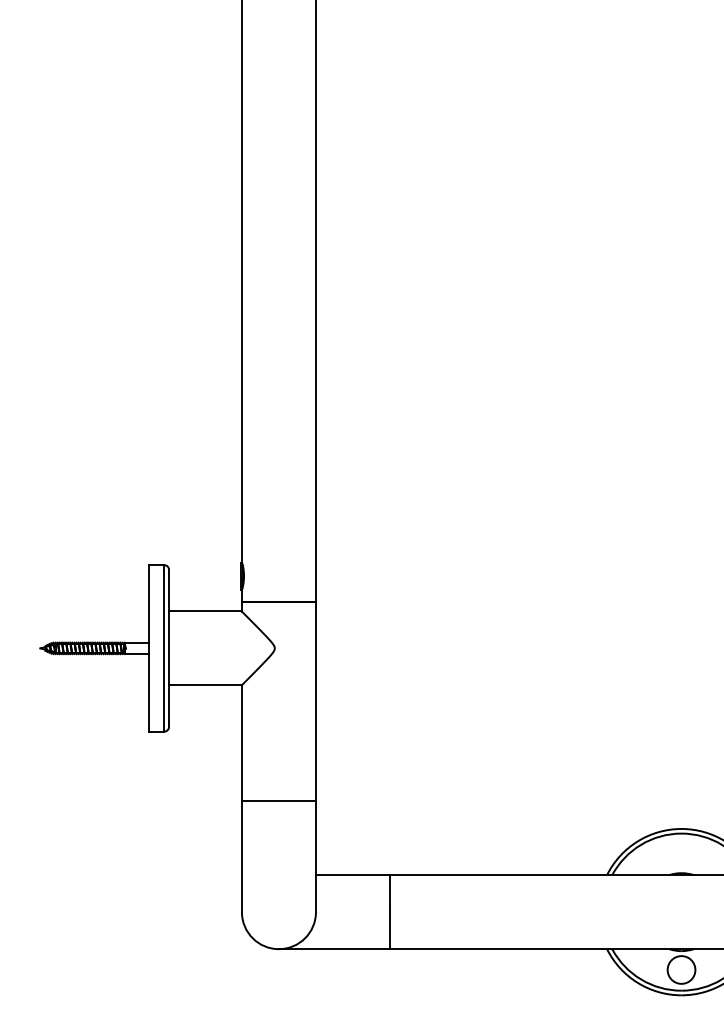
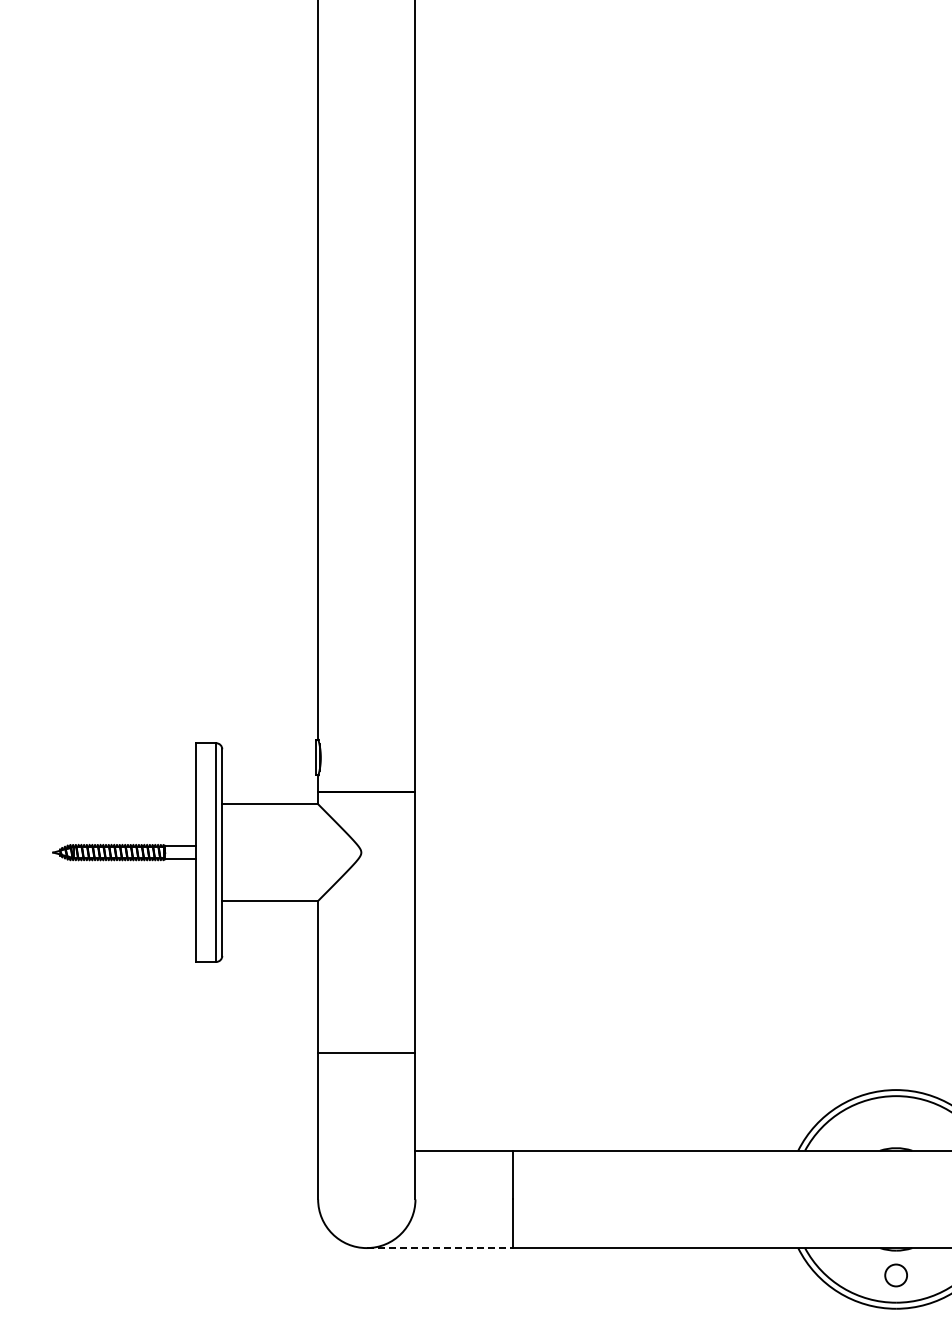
line: (335, 949) -> (440, 1248), solid -> dashed
circle: (681, 970) -> (895, 1275), size x0.6

